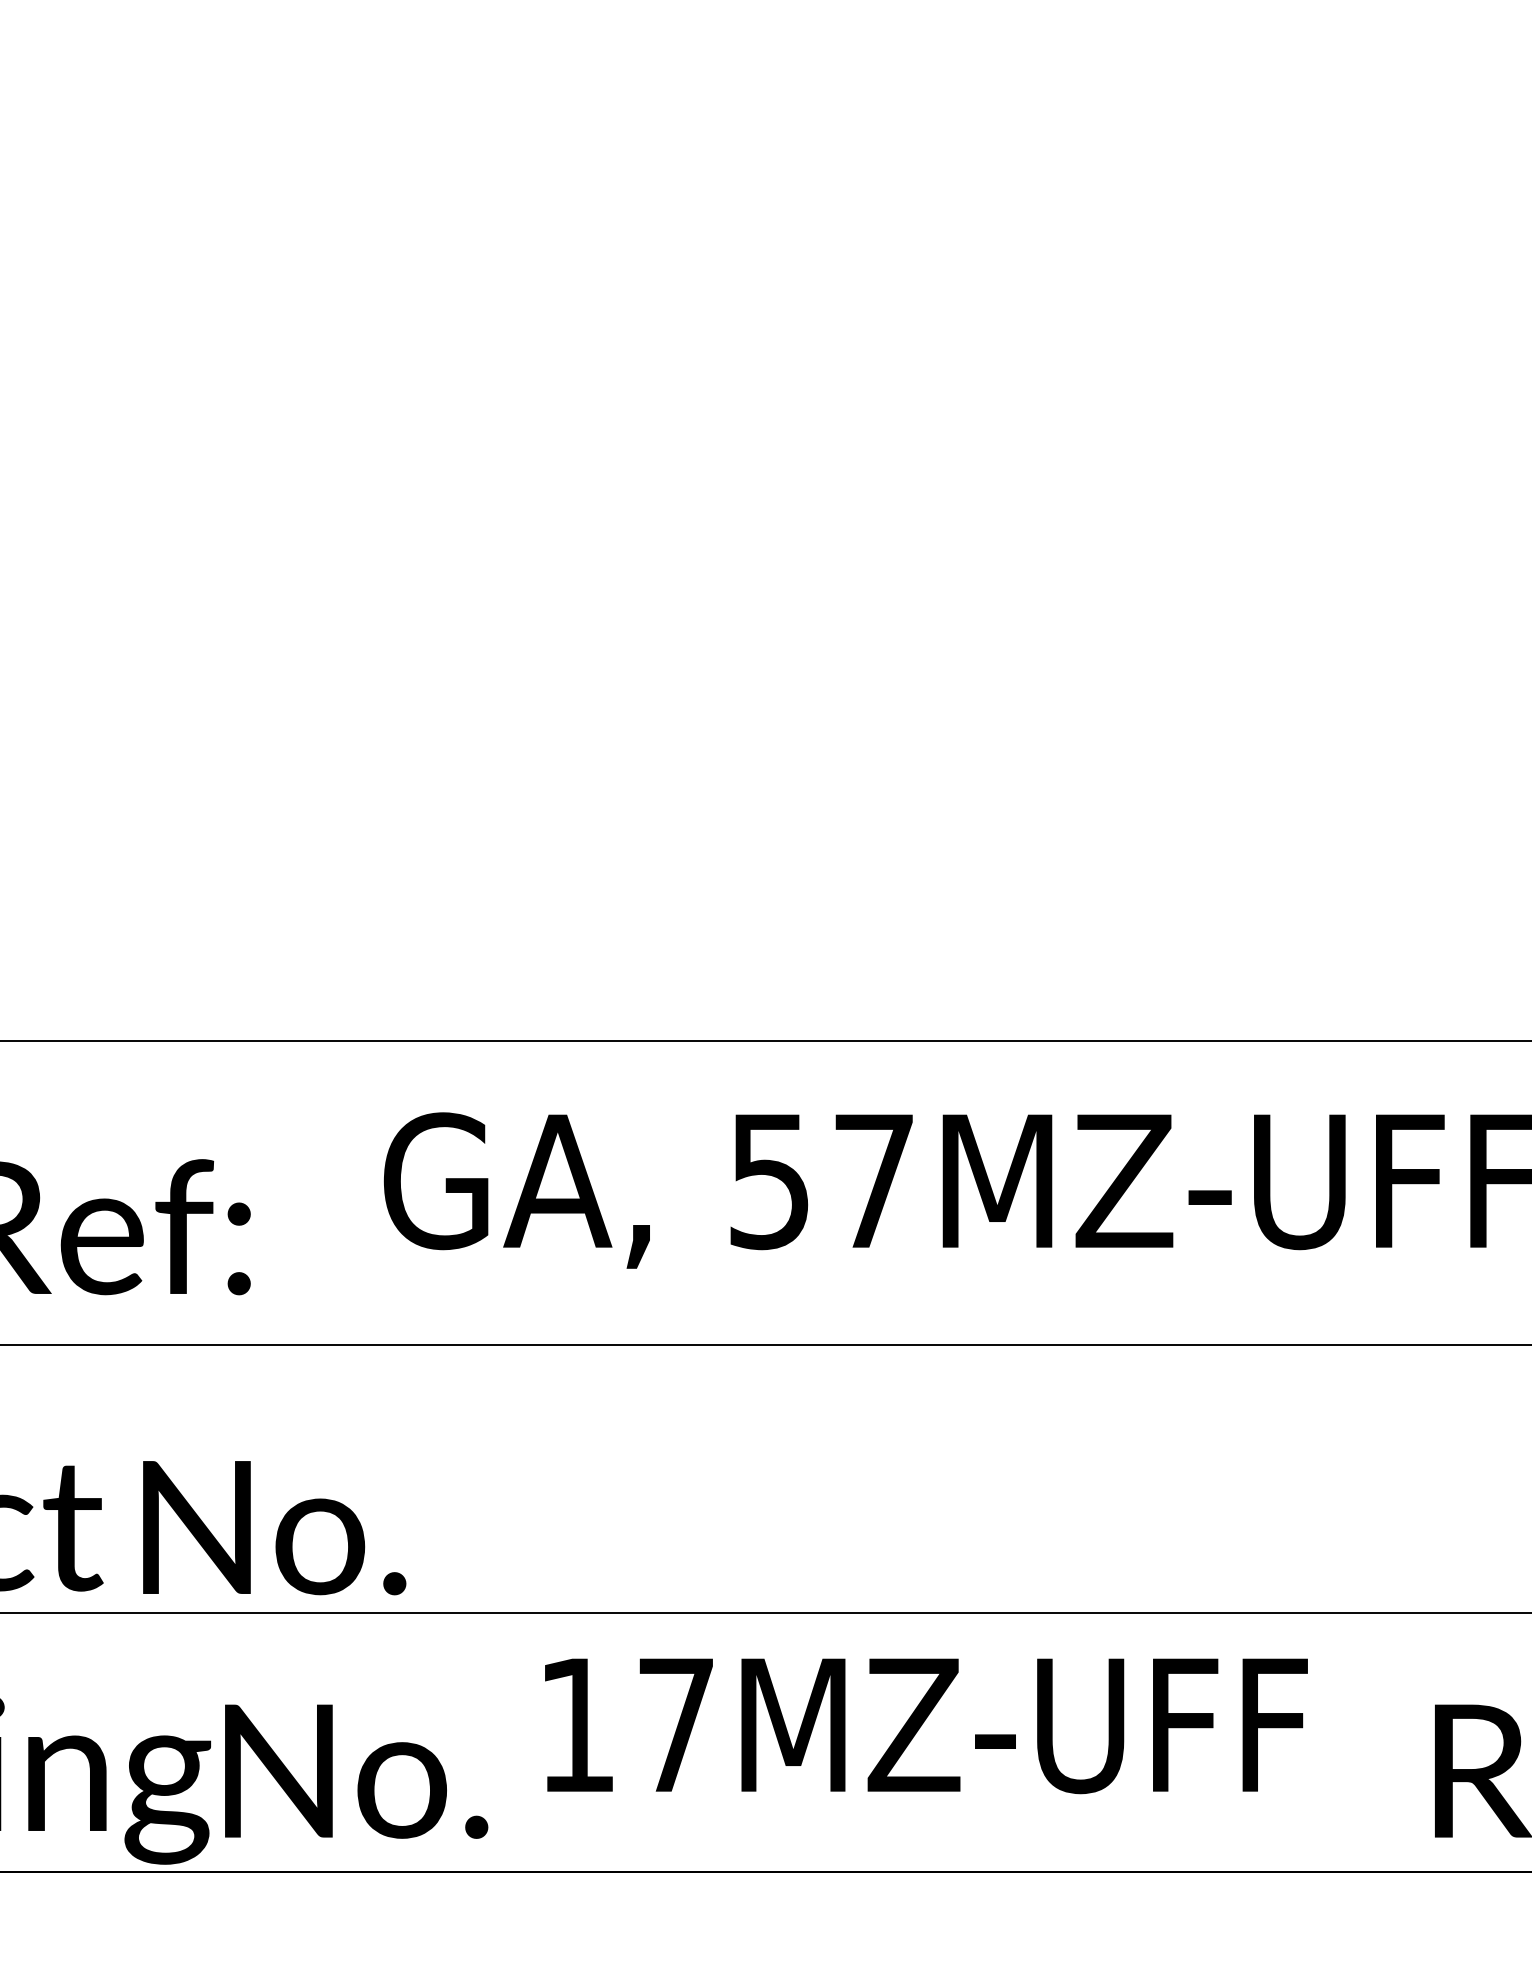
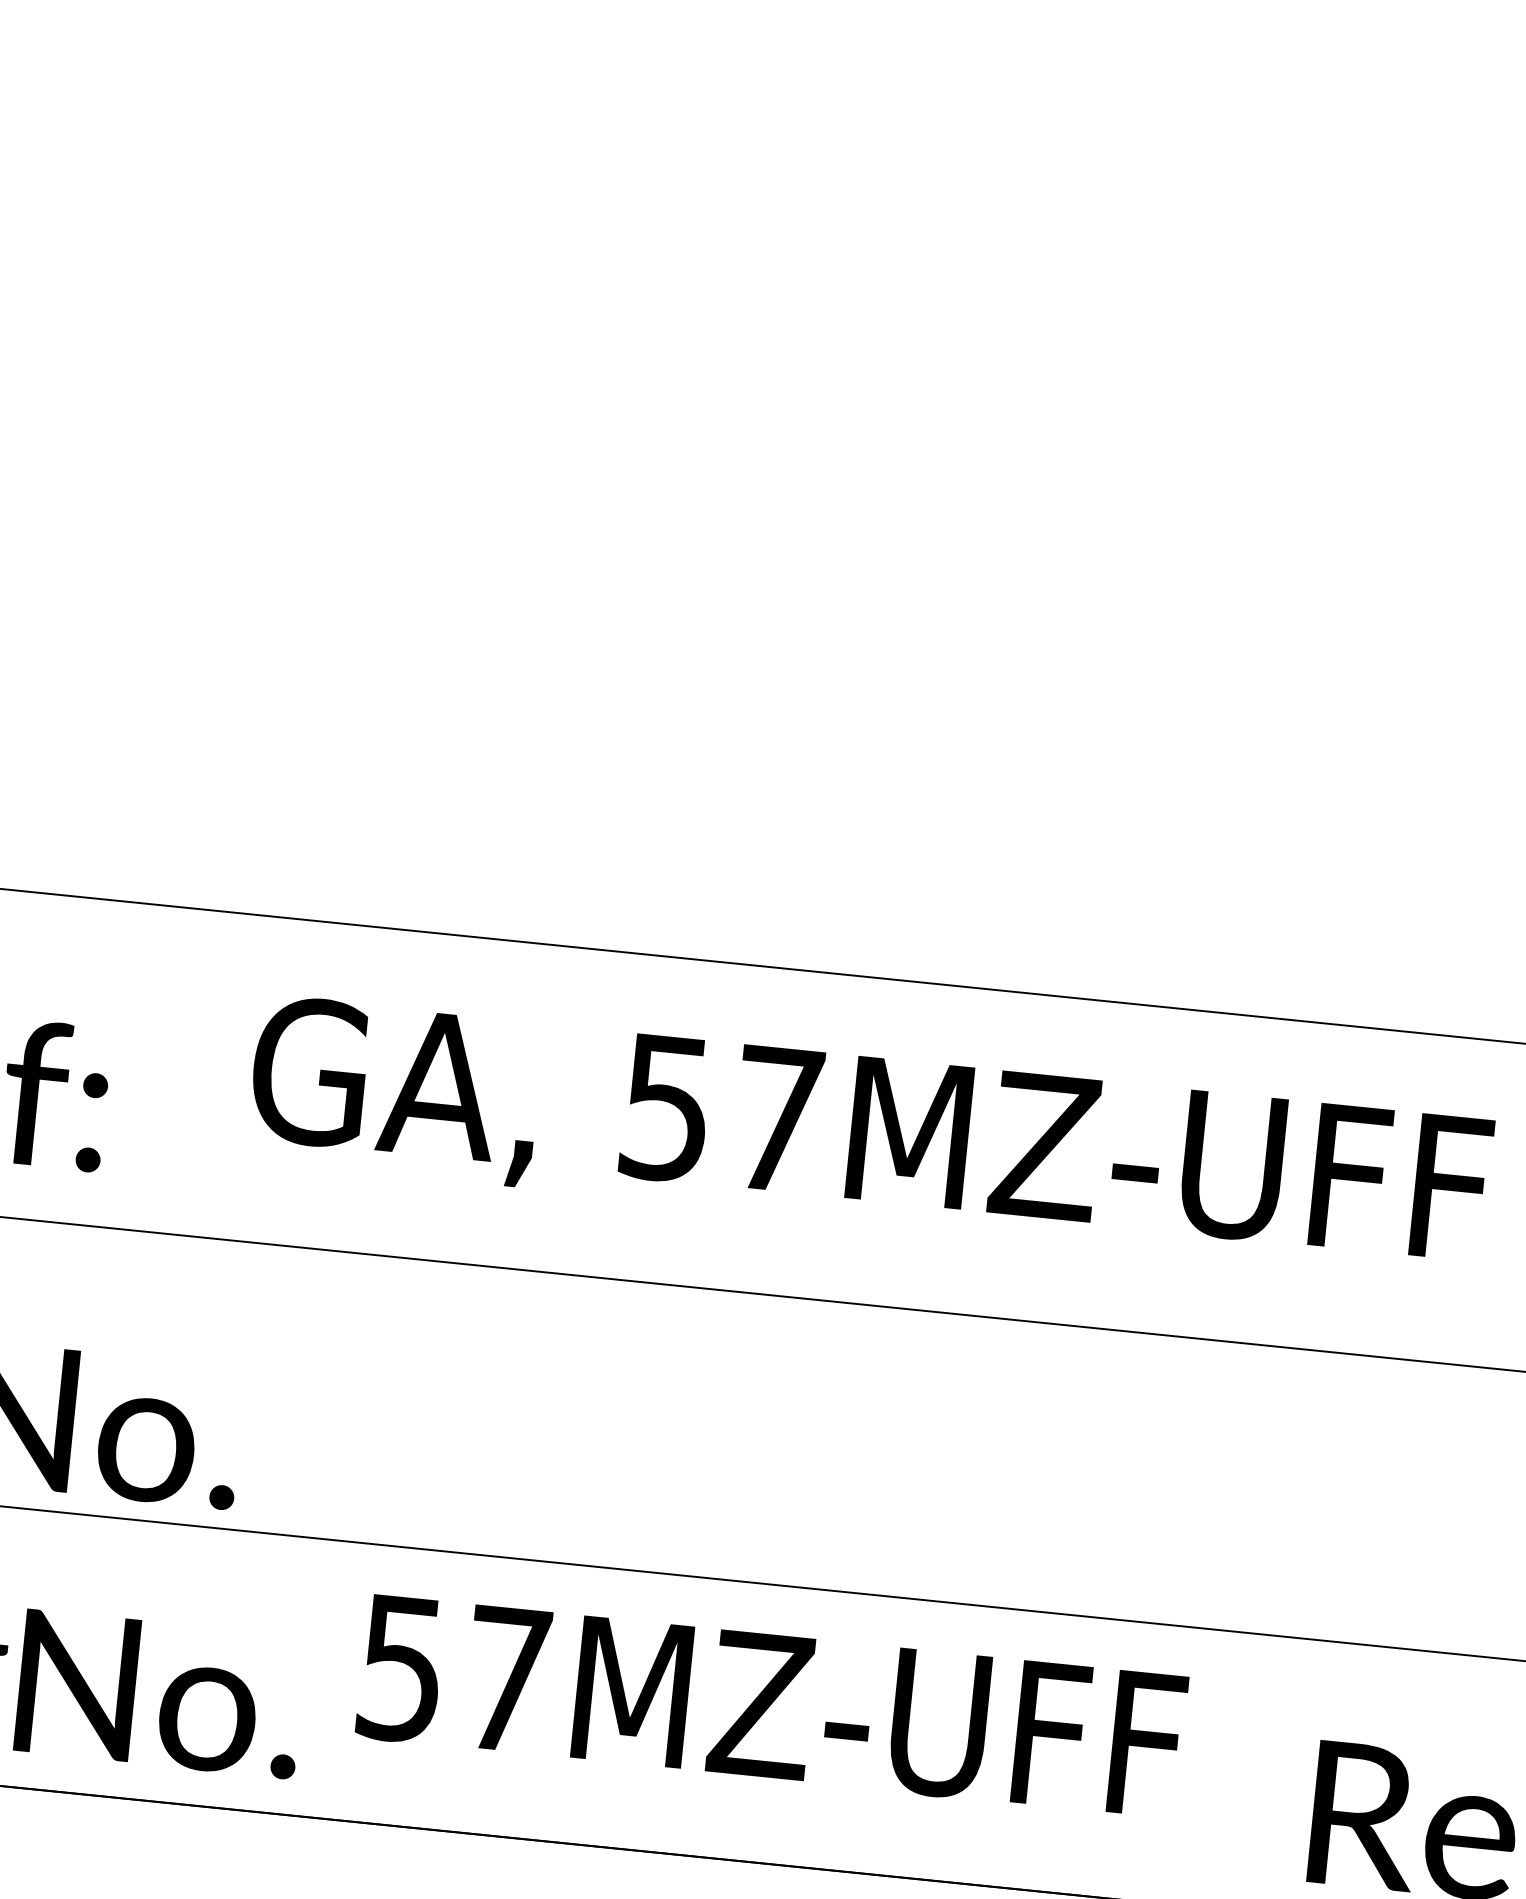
text: (576, 1726) -> (400, 1669), 17MZ-UFF -> 57MZ-UFF

